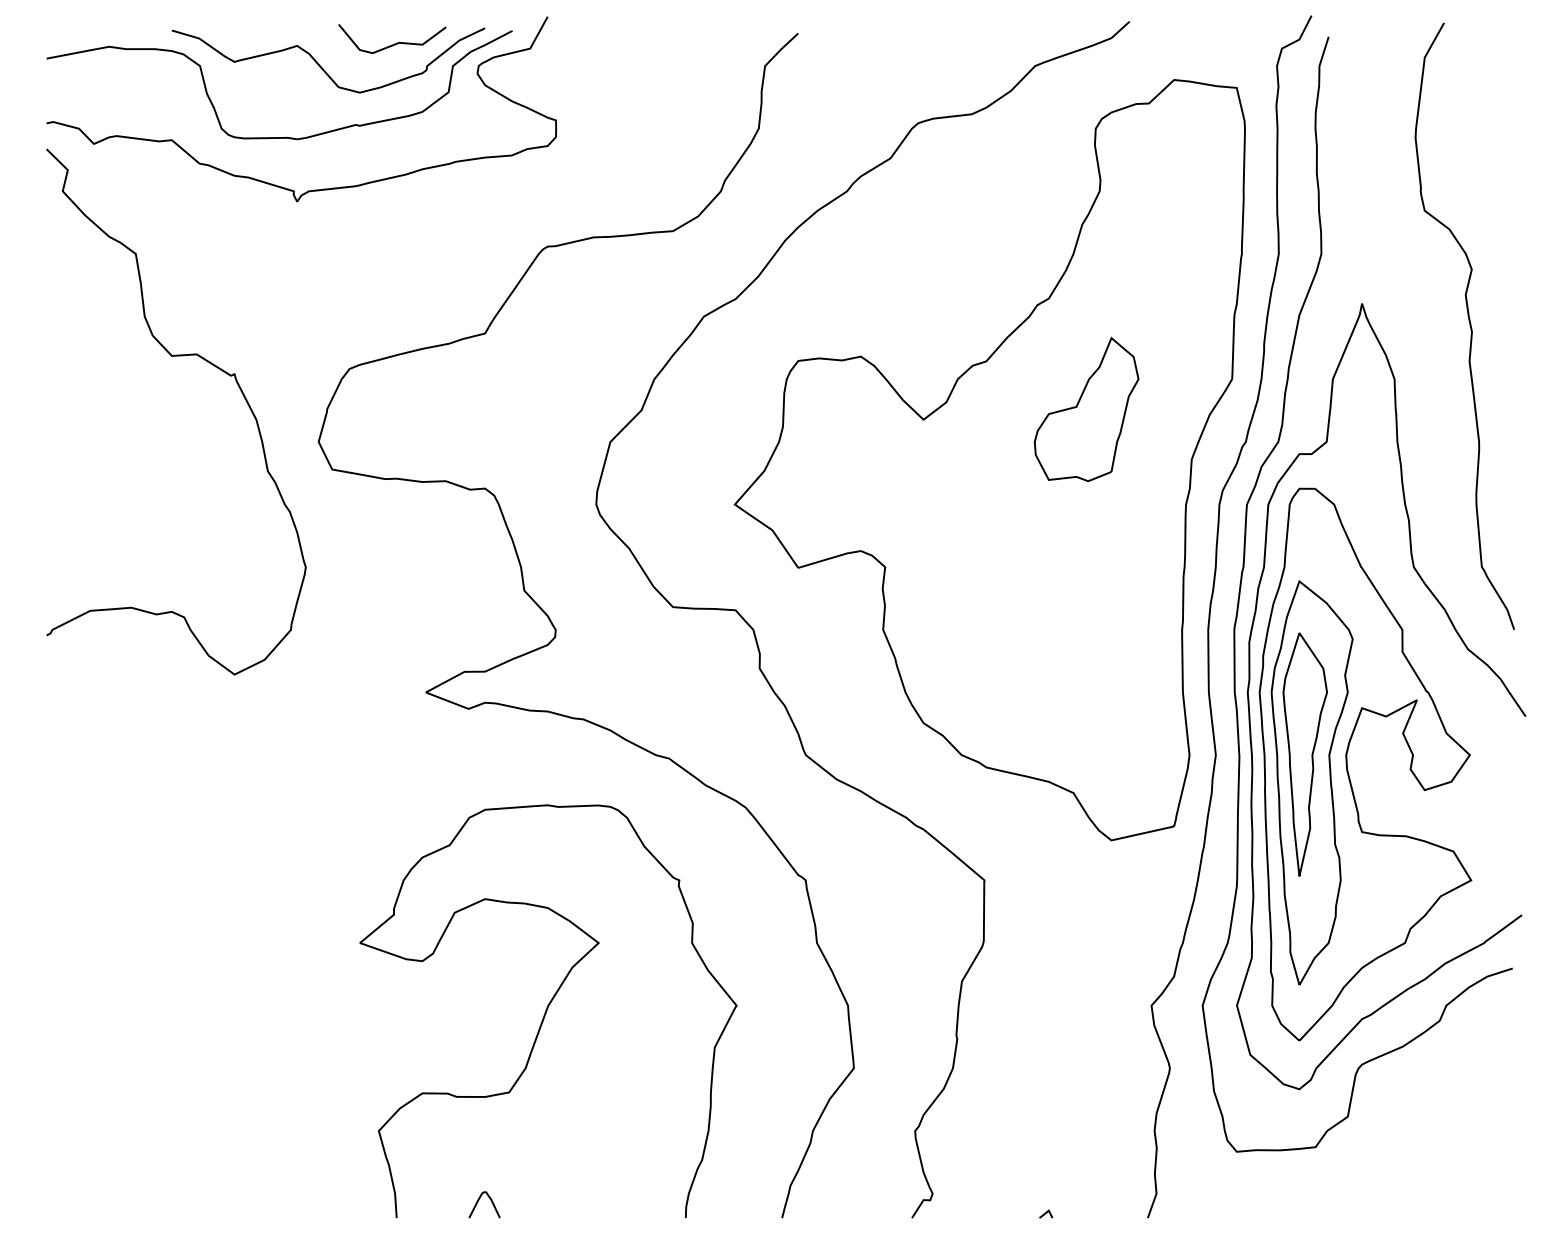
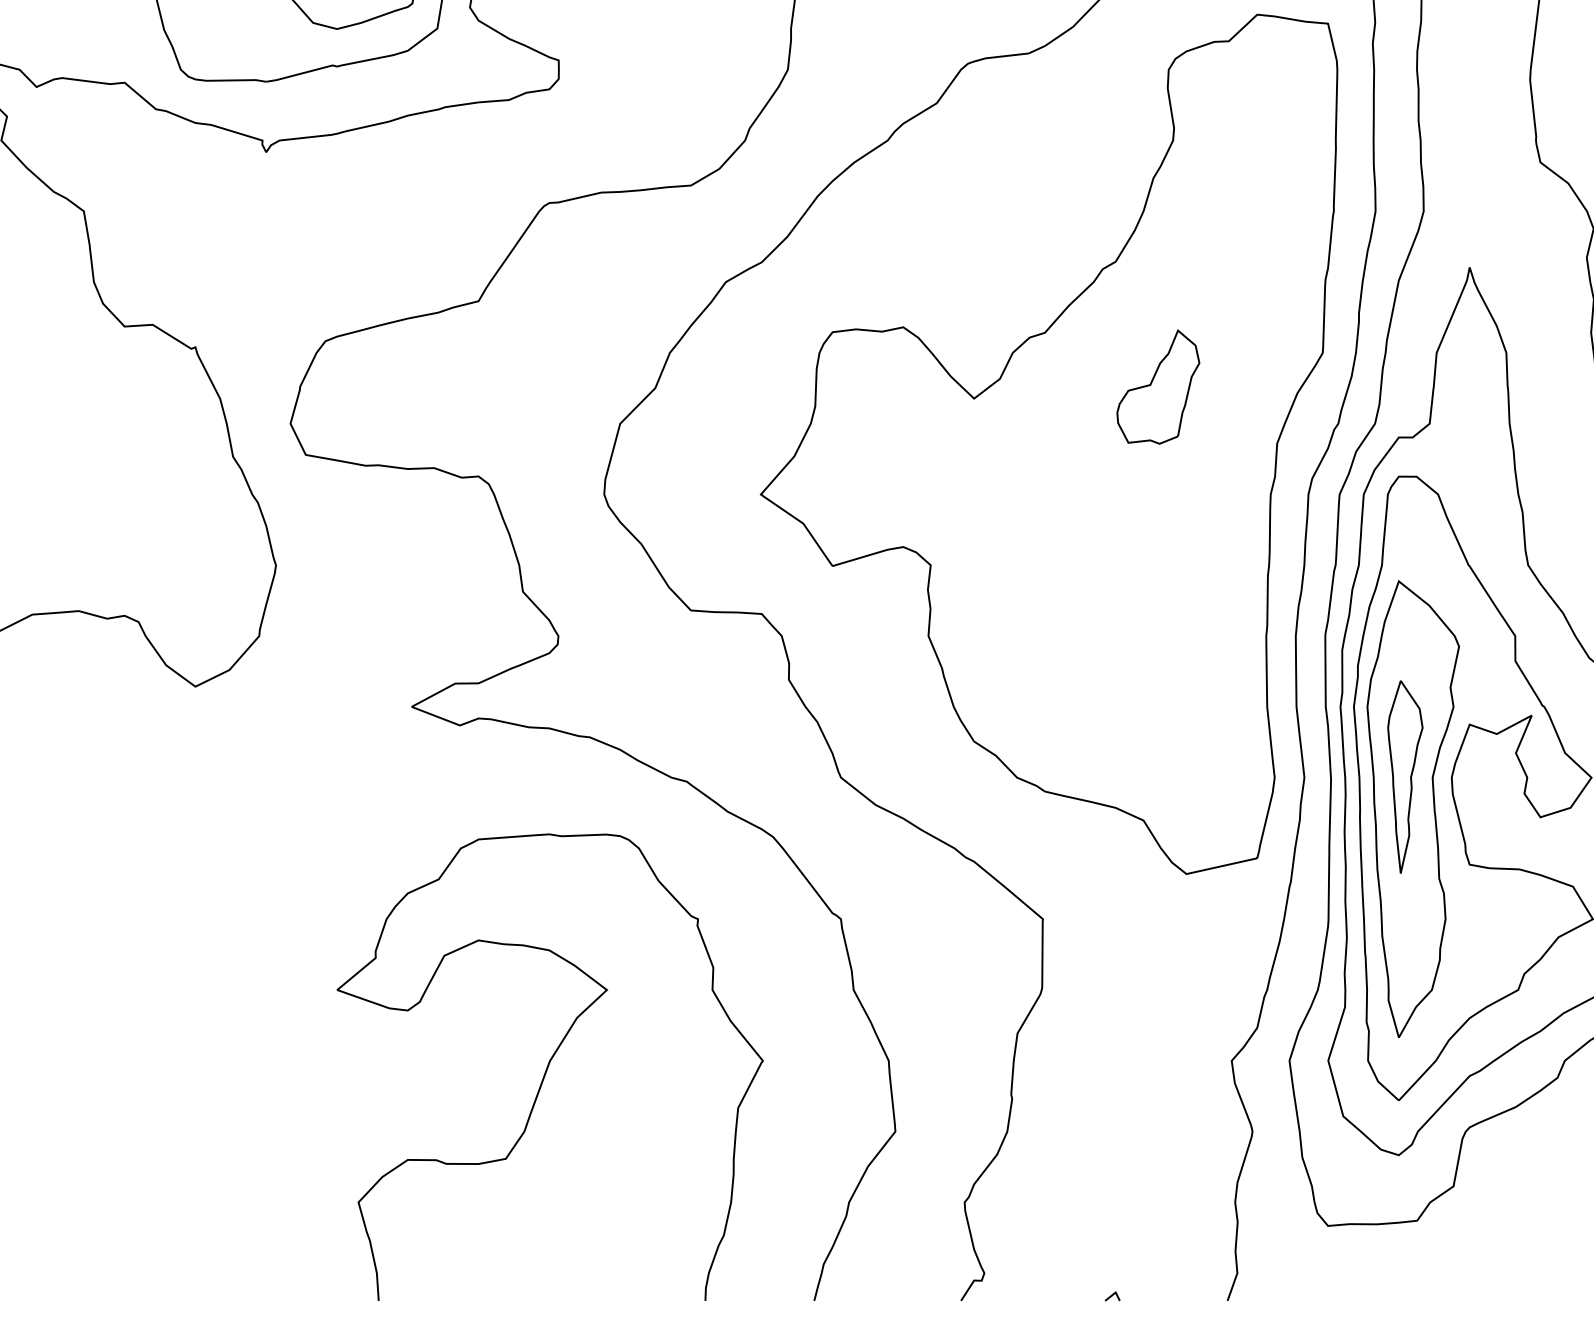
part: (1086, 409) -> (1158, 387), size x0.7
part: (1304, 754) -> (1404, 776), size x0.7
curve: (478, 1202) -> (471, 1283), removed

